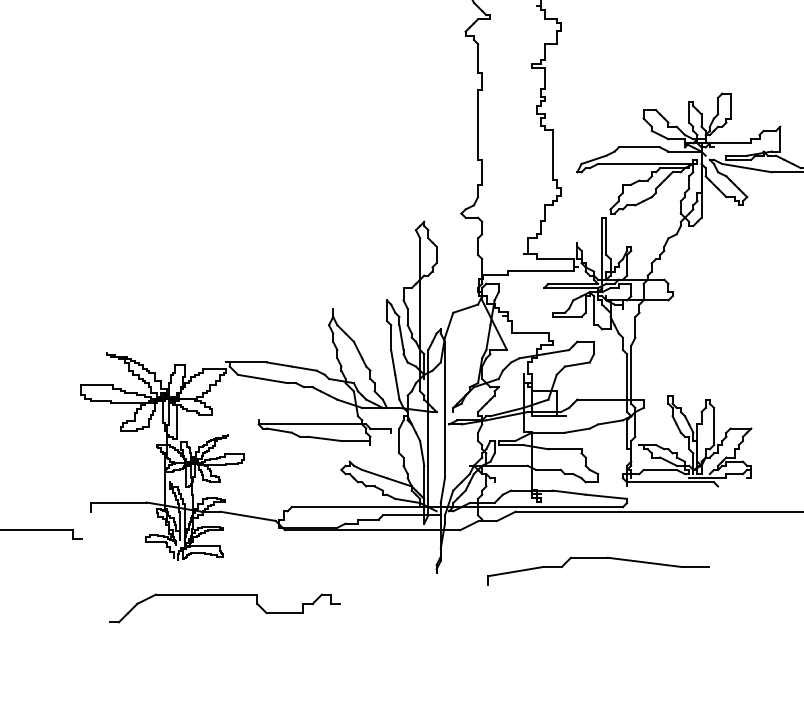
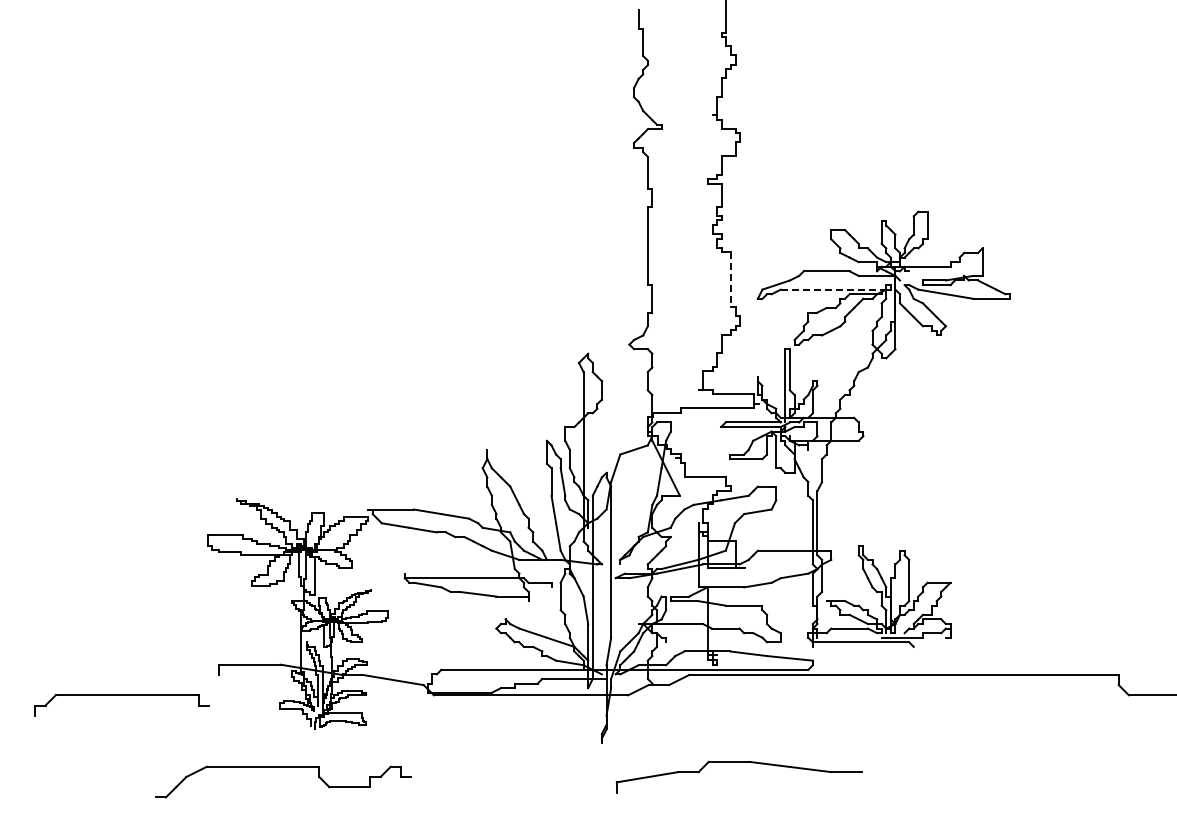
line: (553, 155) -> (731, 280), solid -> dashed
line: (645, 163) -> (833, 289), solid -> dashed
part: (597, 558) -> (738, 762), moved
part: (225, 595) -> (283, 767), moved

